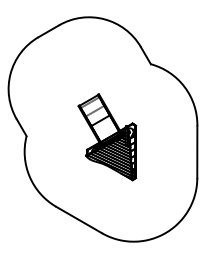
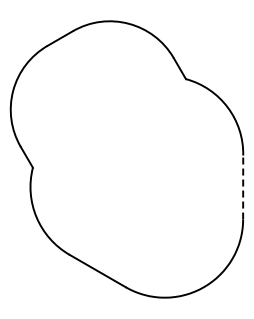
part: (106, 136) -> (131, 168), removed
line: (197, 152) -> (243, 187), solid -> dashed

